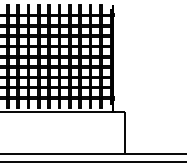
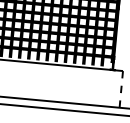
line: (124, 133) -> (121, 89), solid -> dashed

